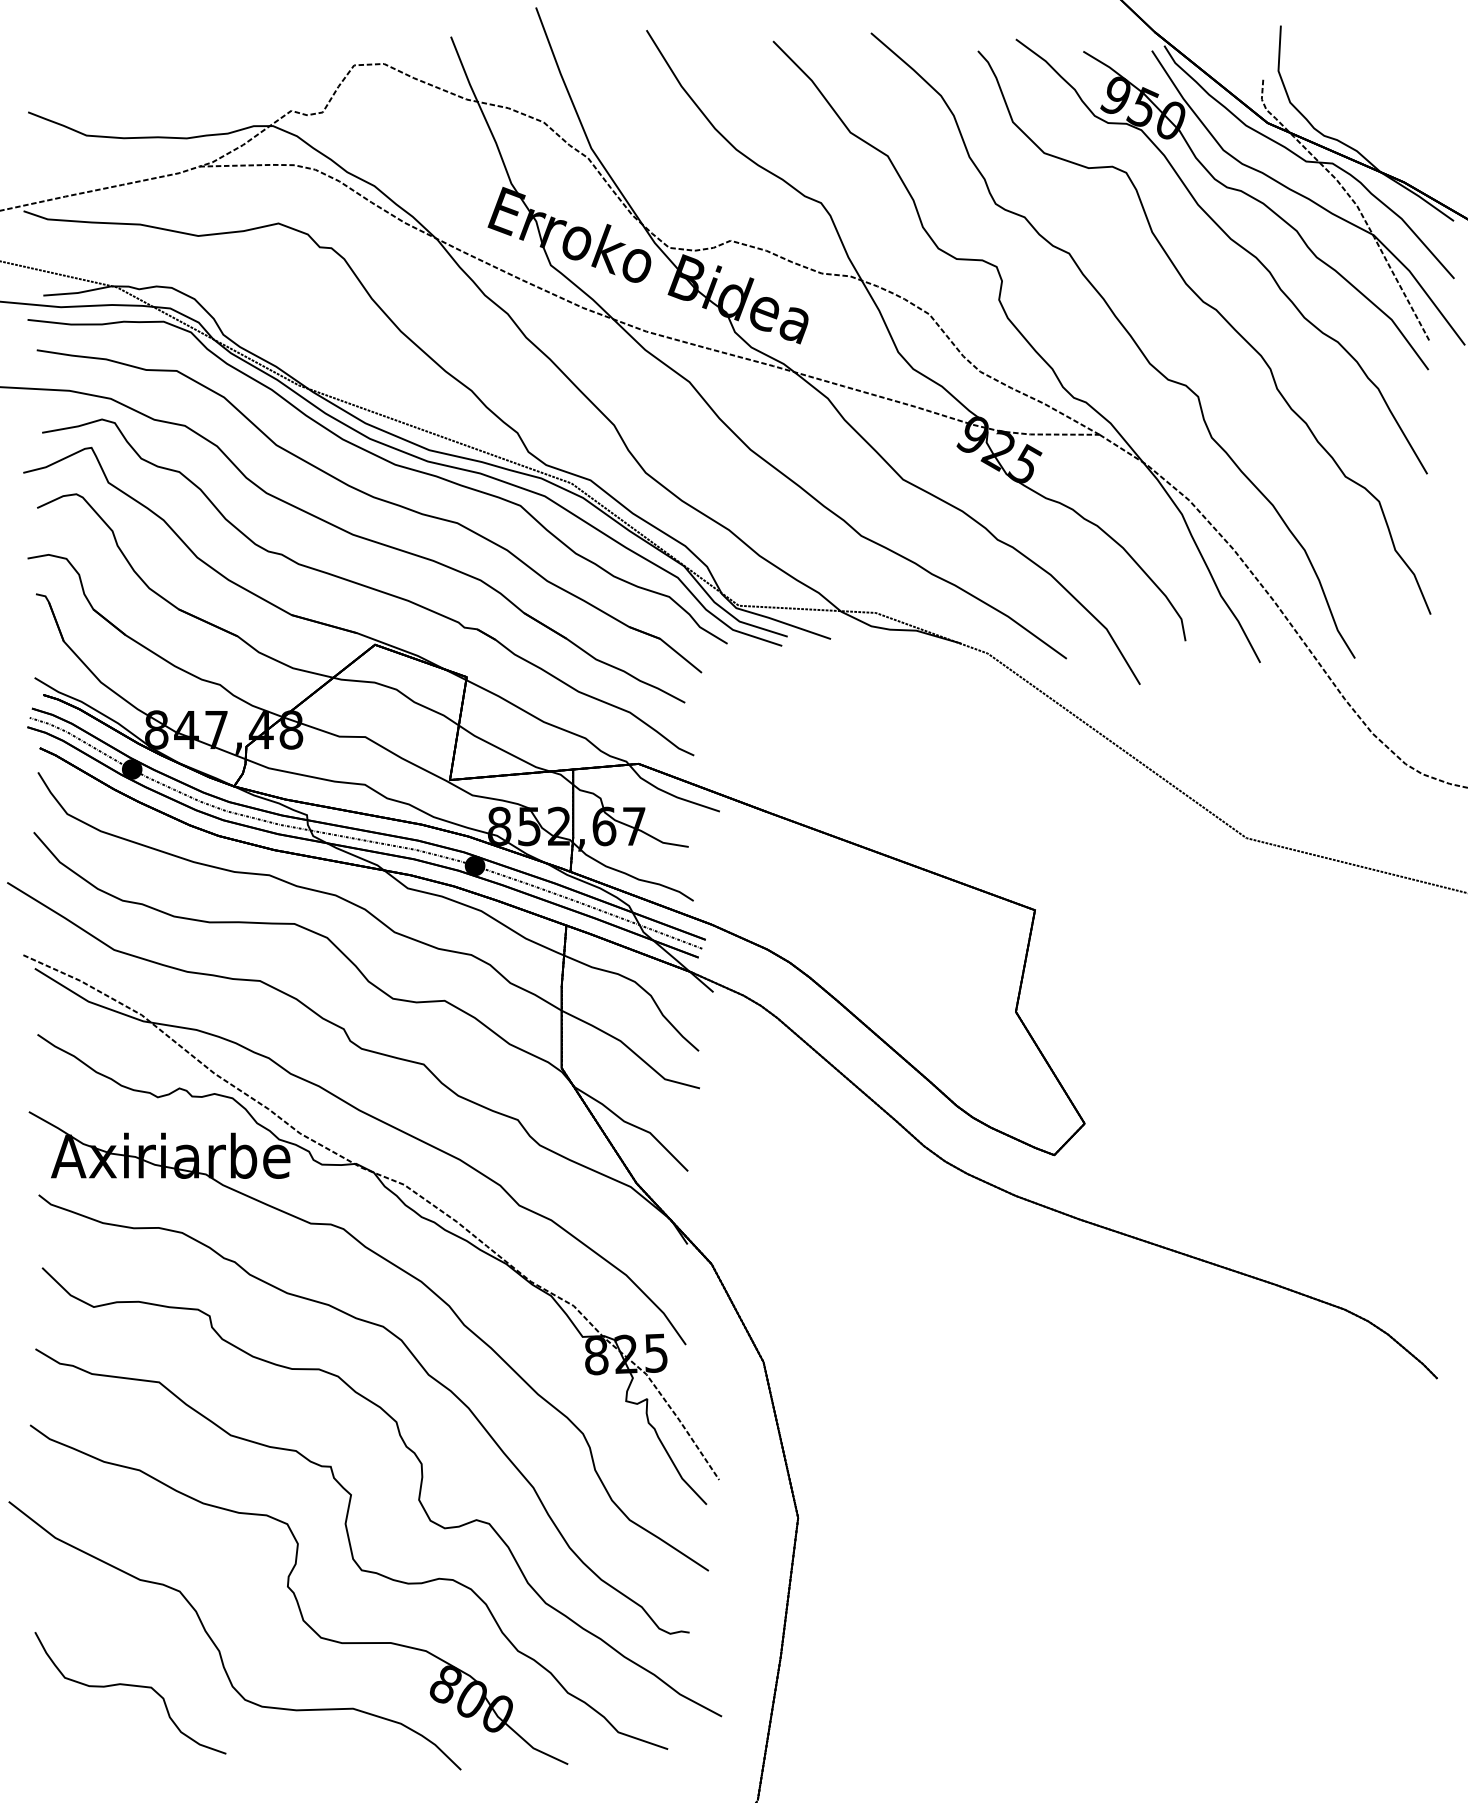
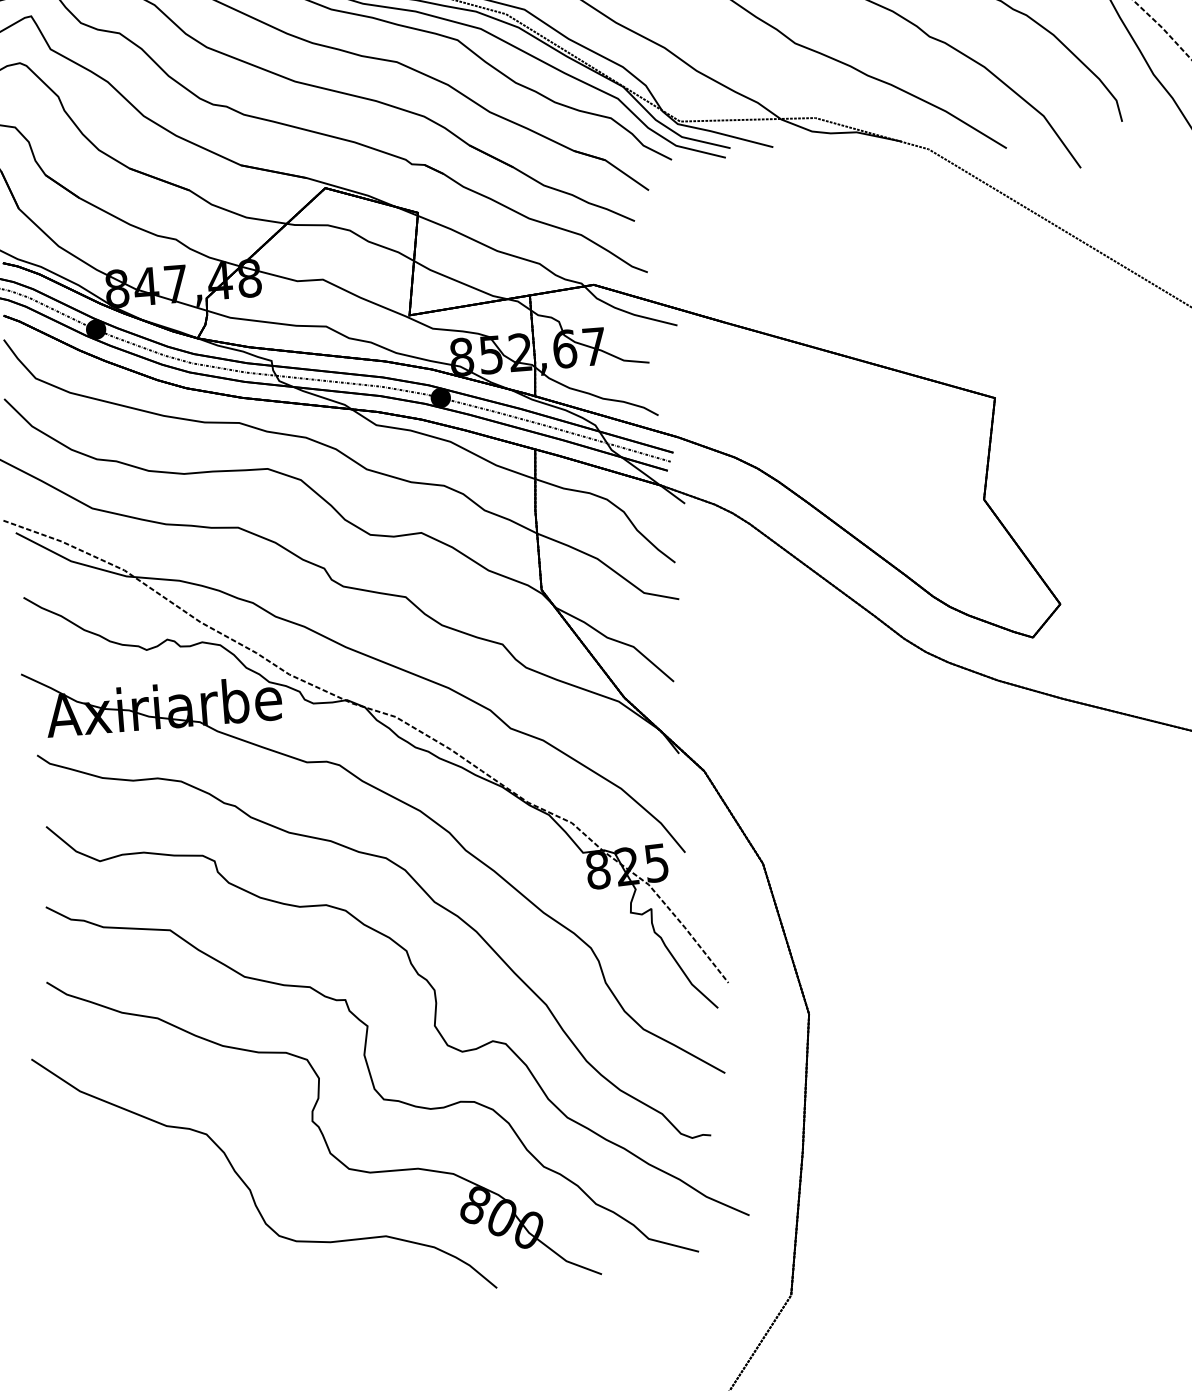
part: (130, 1686) -> (165, 1231), removed

